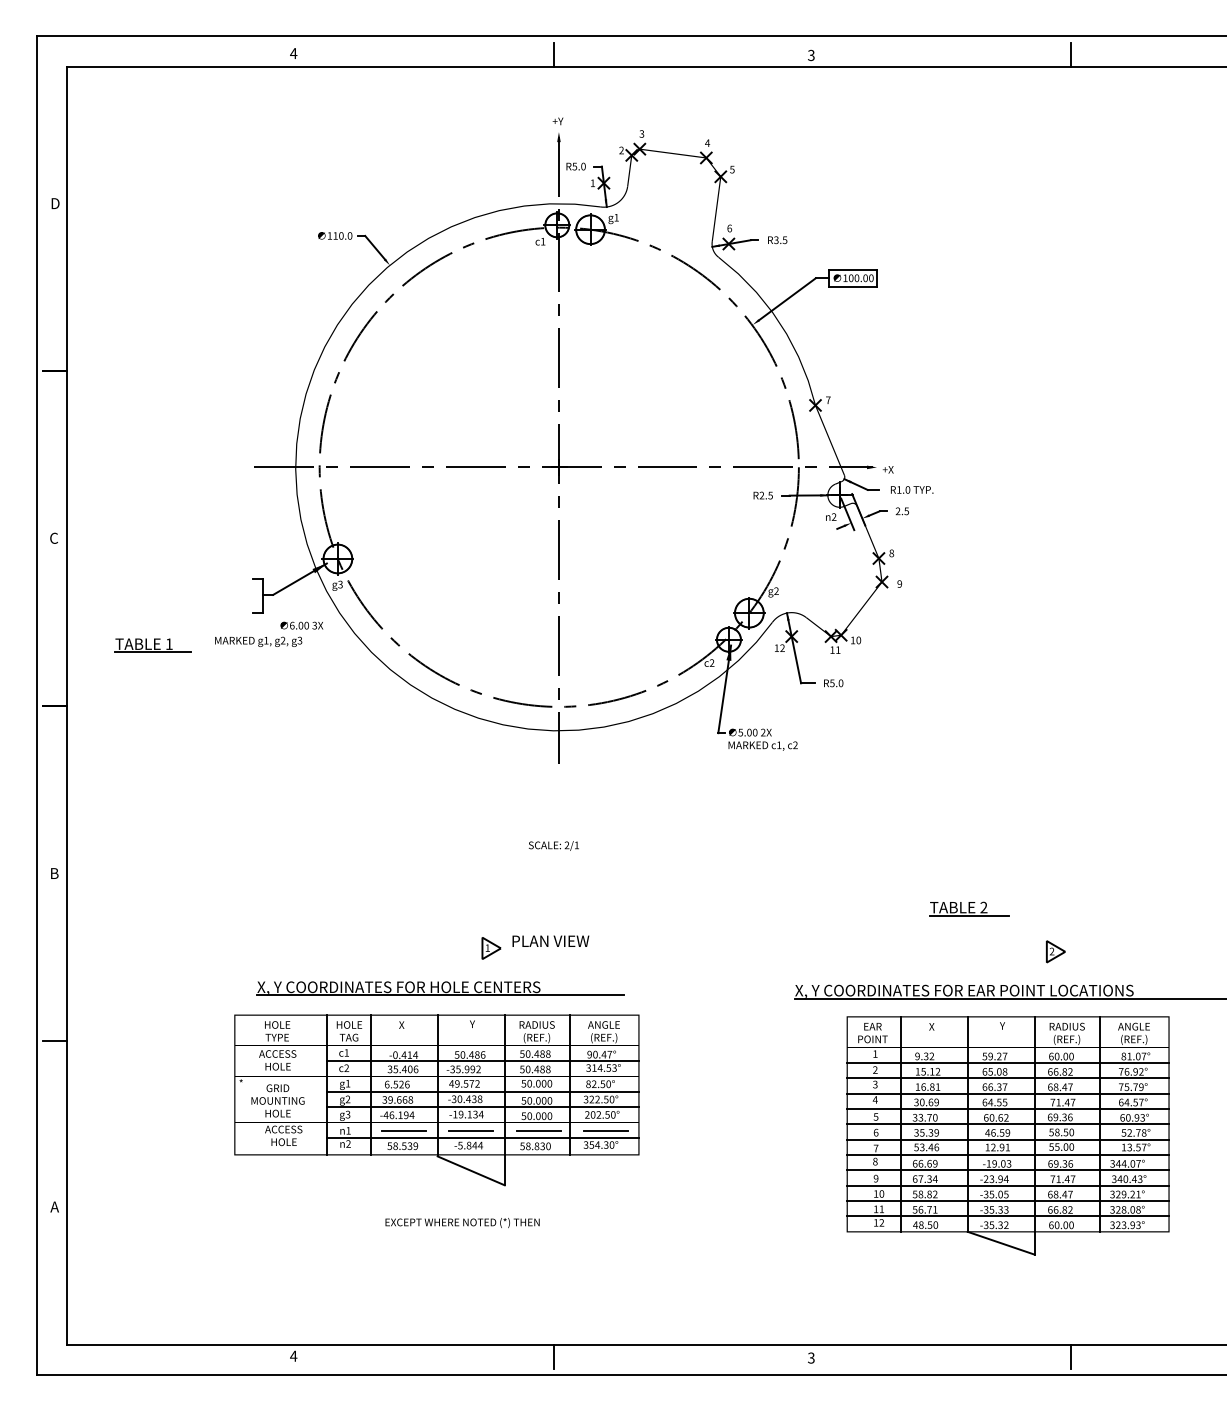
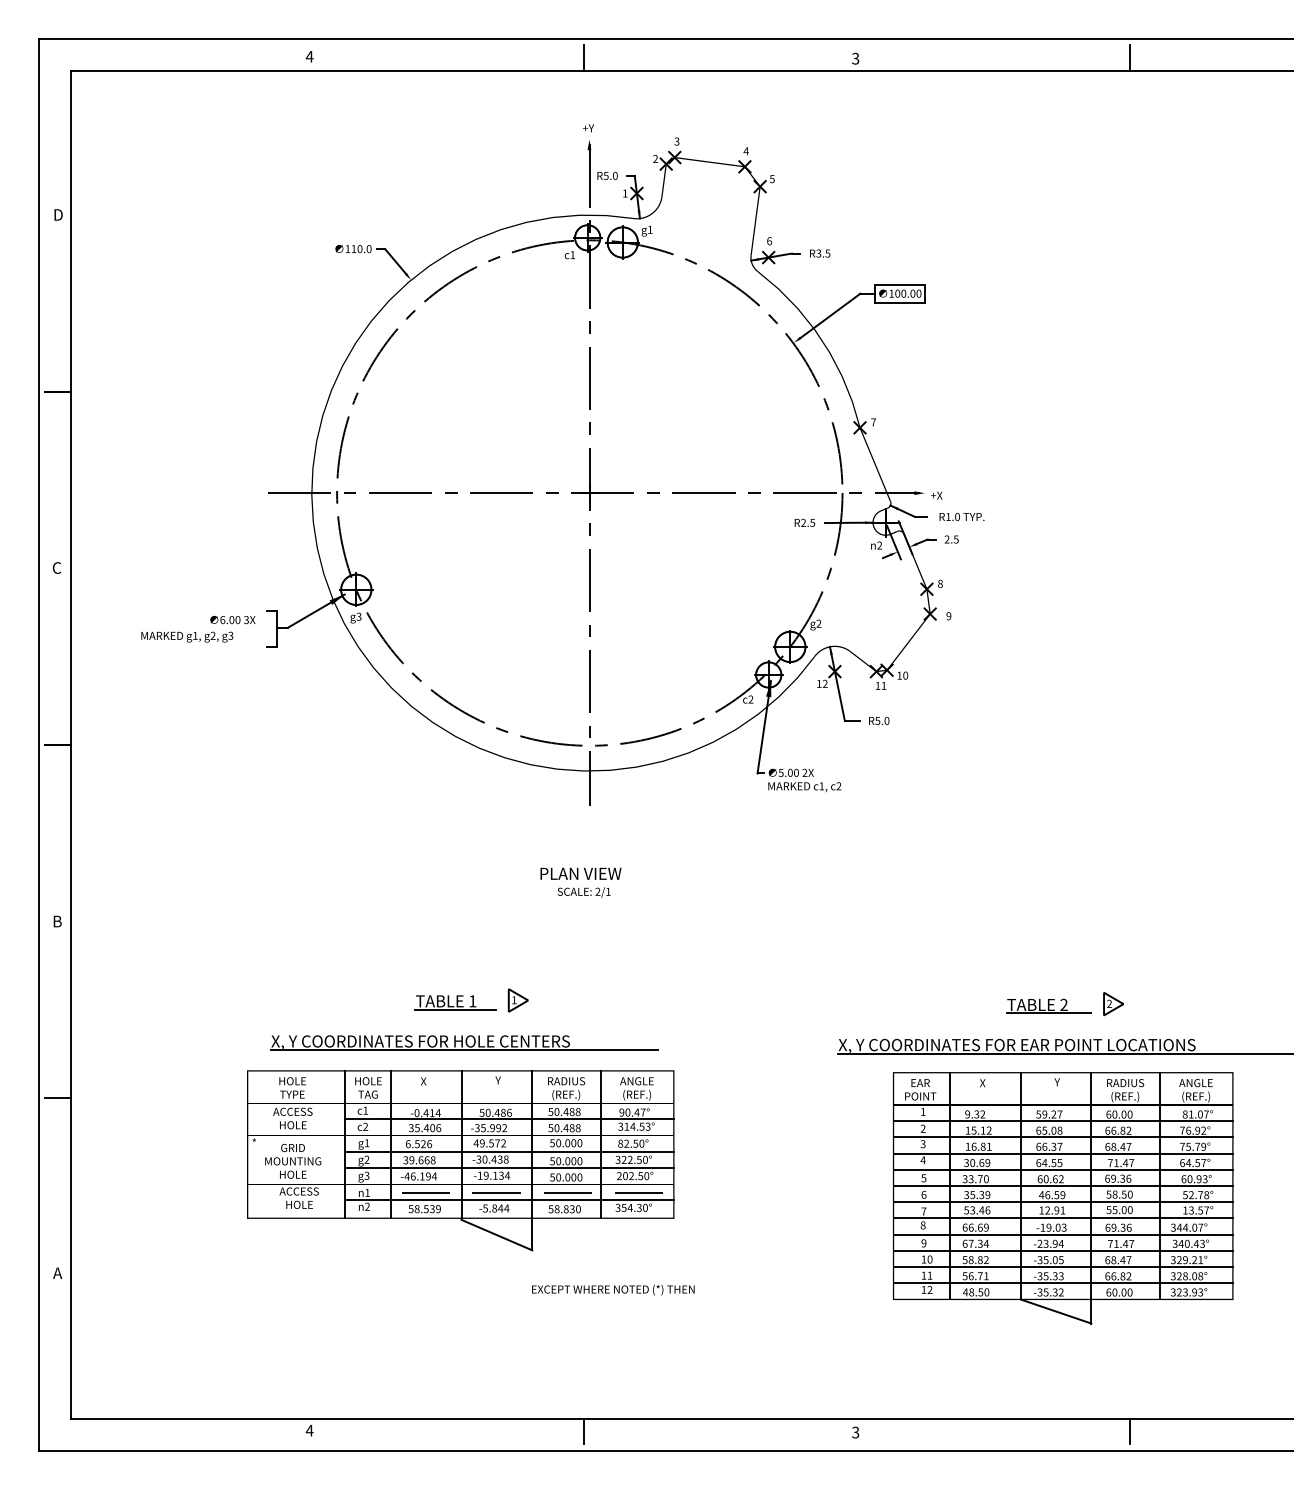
text: (269, 633) -> (198, 628), moved
part: (152, 645) -> (455, 1002), moved
part: (969, 908) -> (1048, 1005), moved
text: (550, 940) -> (580, 872), moved
text: (462, 1222) -> (613, 1289), moved

